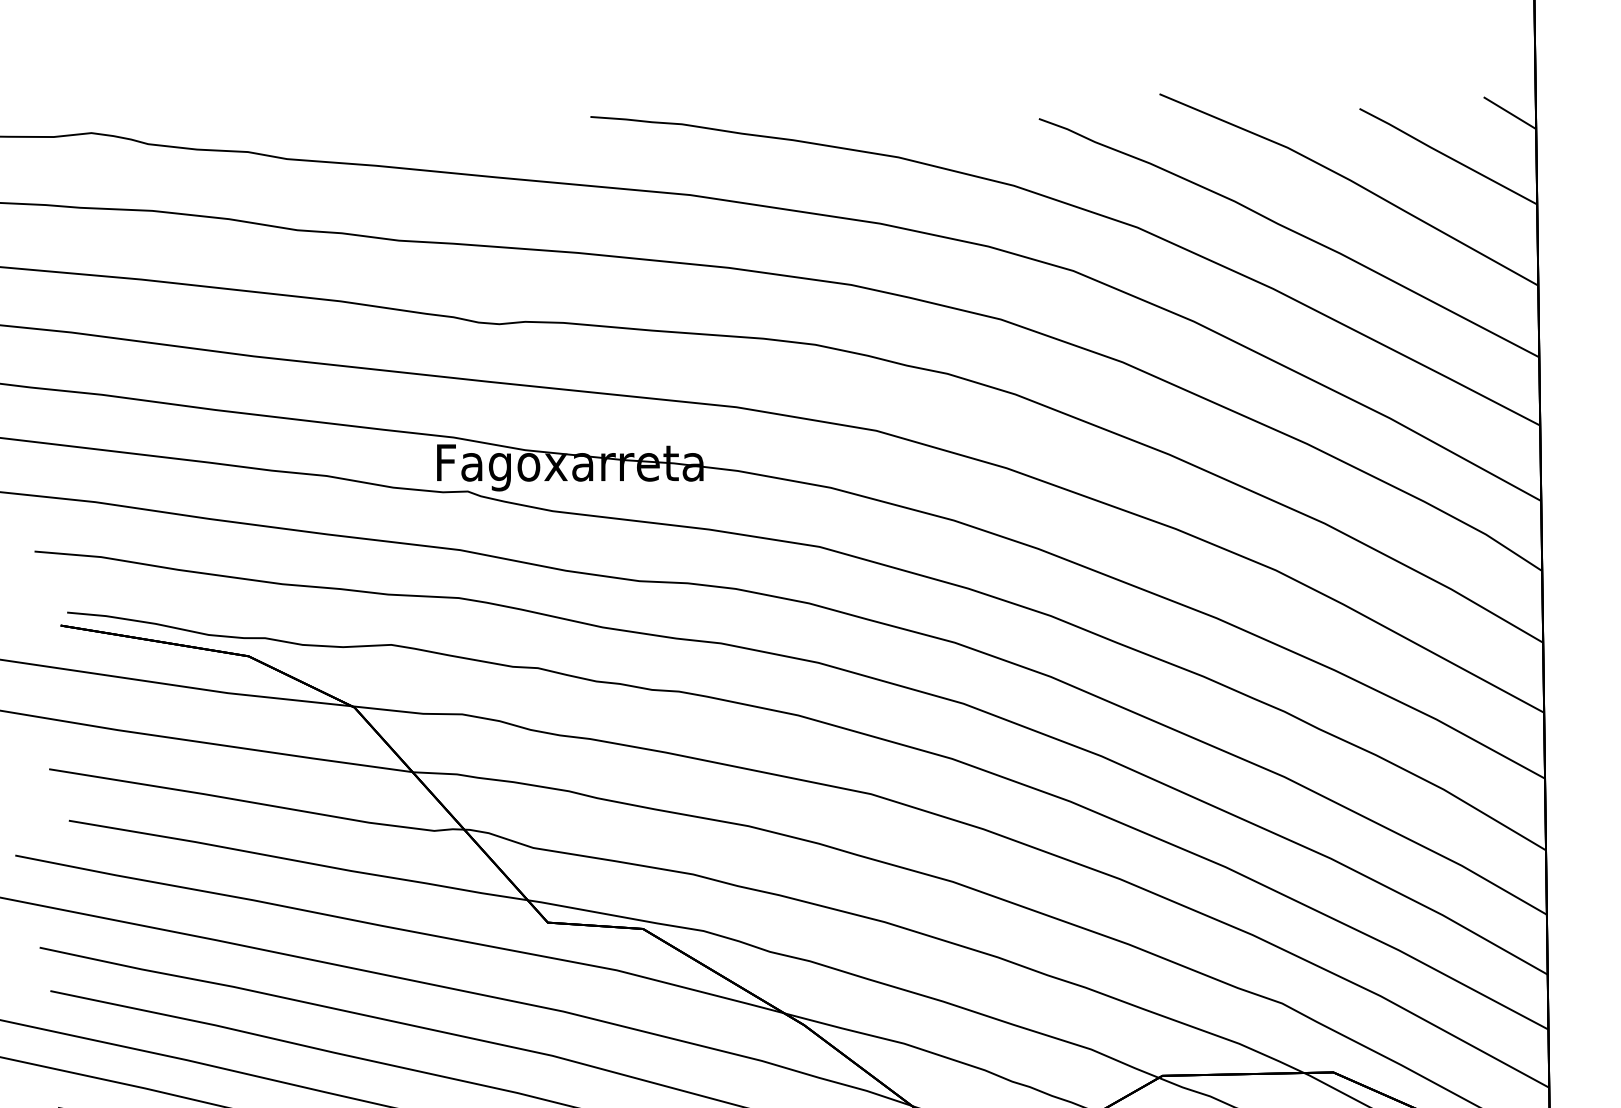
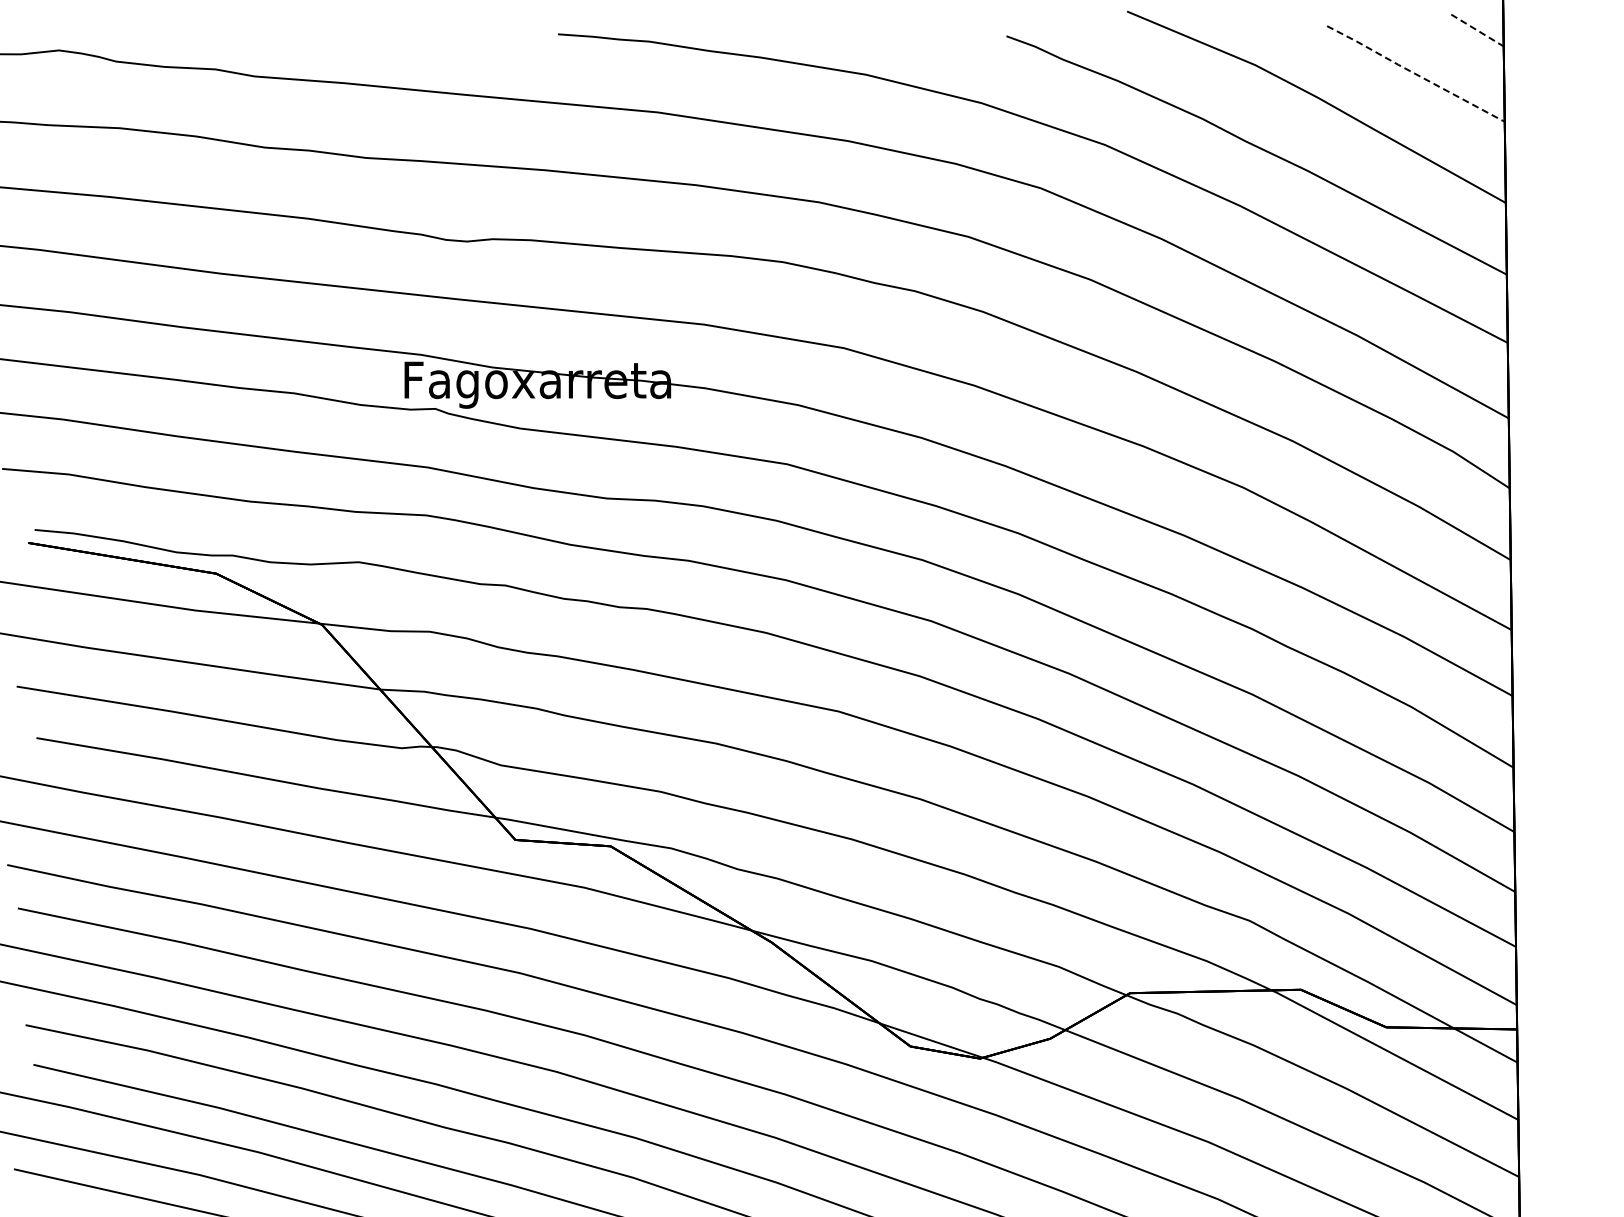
line: (1509, 113) -> (1477, 30), solid -> dashed
line: (1446, 156) -> (1414, 73), solid -> dashed

